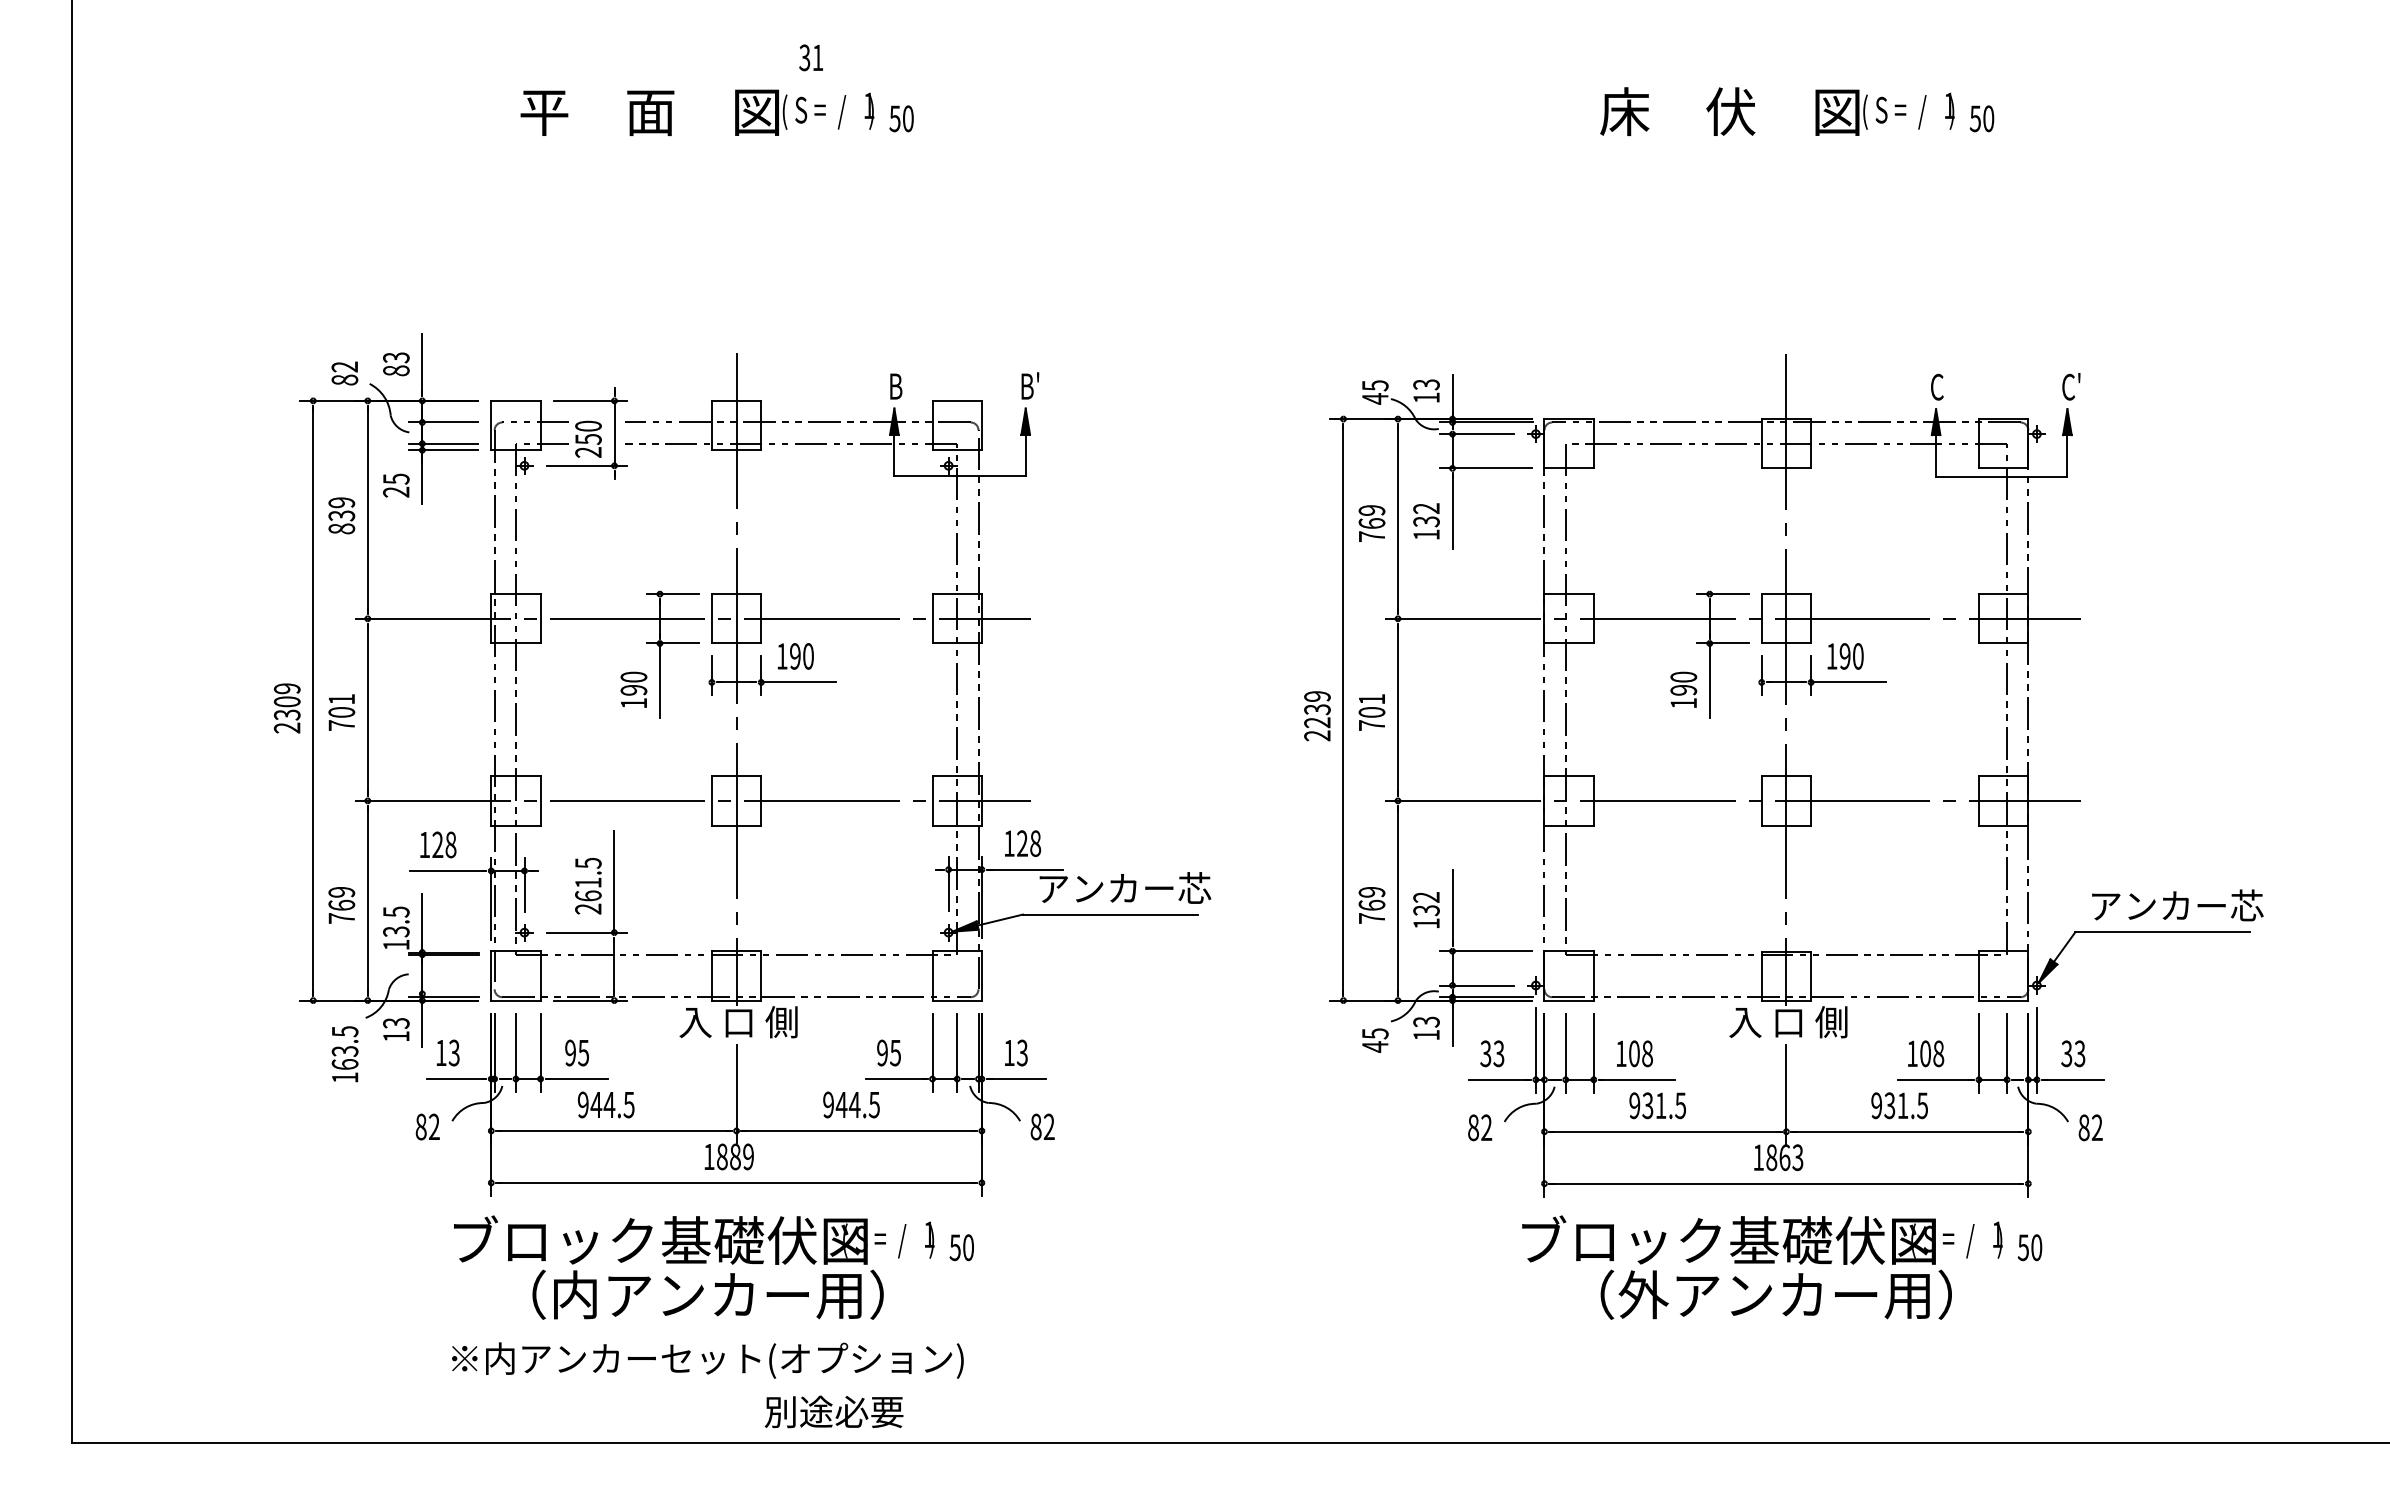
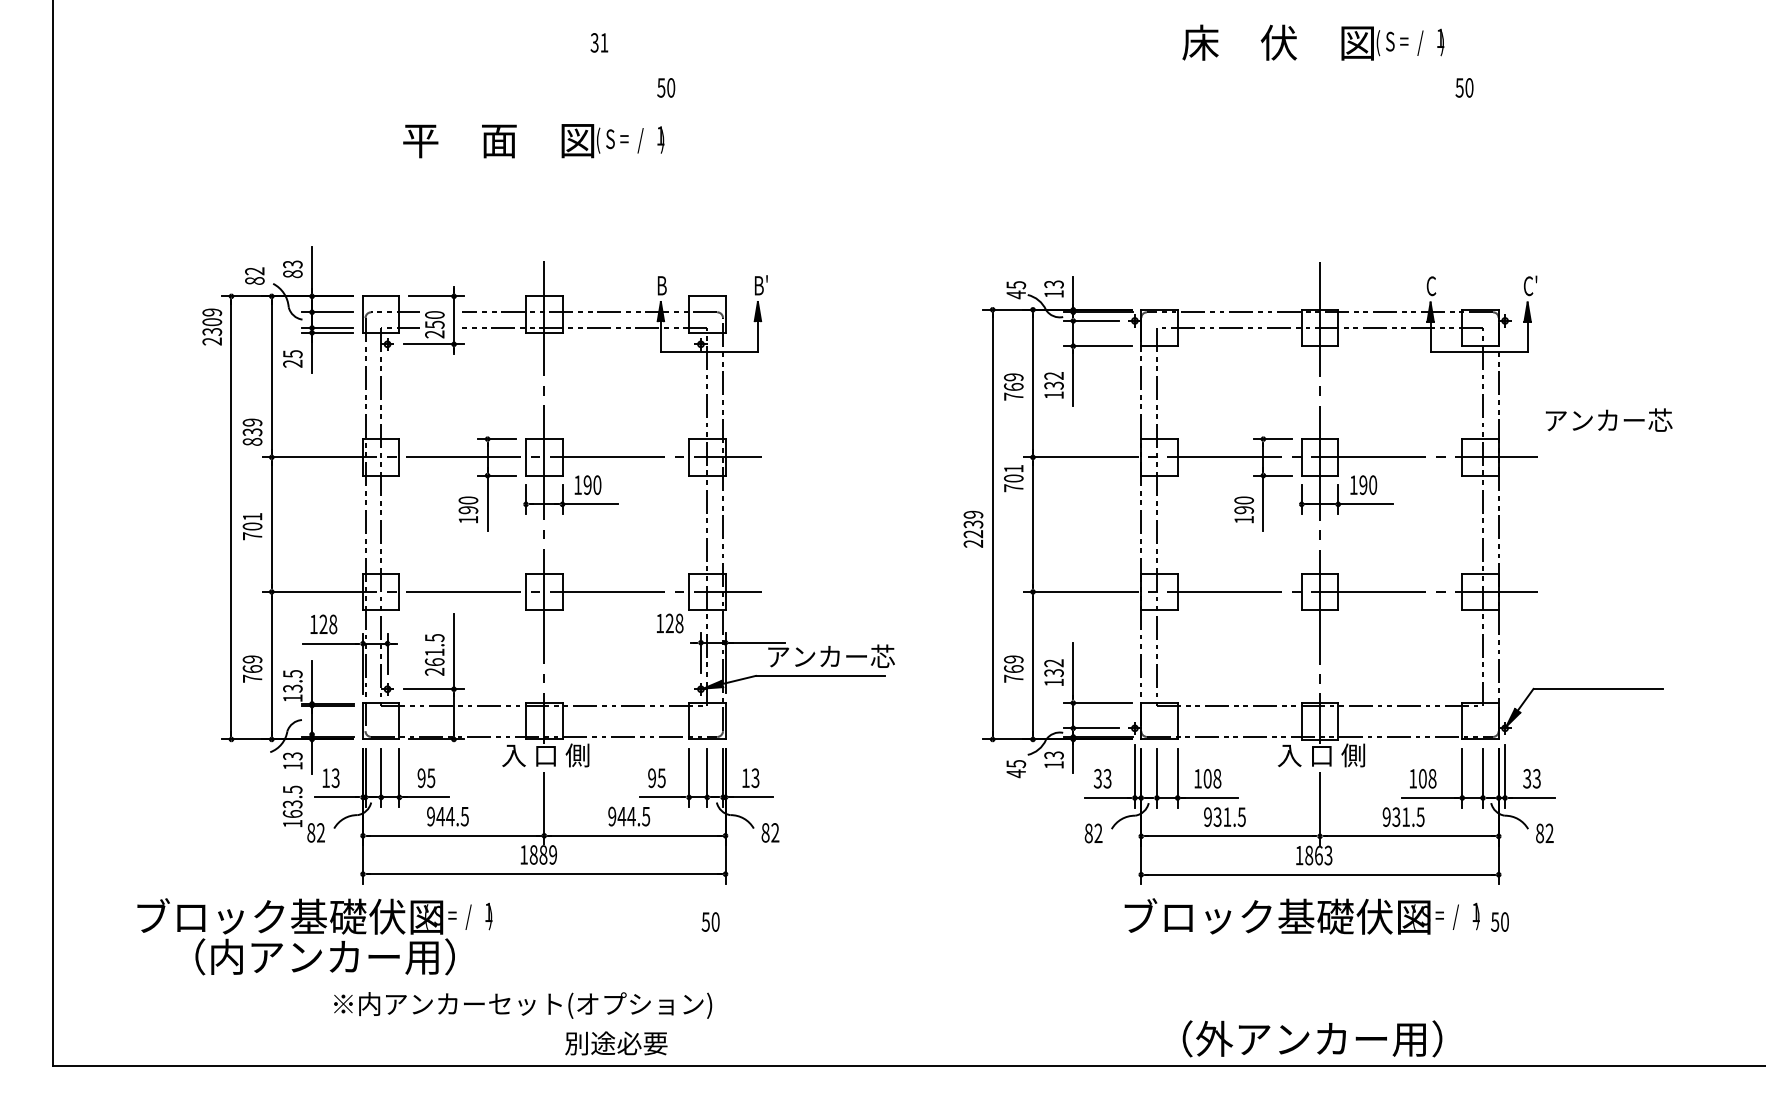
text: (1777, 111) -> (1313, 42), moved
text: (697, 112) -> (533, 140), moved
text: (341, 515) -> (252, 432), moved
text: (286, 708) -> (211, 327), moved
text: (1371, 712) -> (1013, 478), moved
text: (1023, 843) -> (670, 623), moved
text: (2177, 905) -> (1608, 420), moved
text: (344, 1054) -> (292, 806), moved
text: (694, 1267) -> (315, 936), moved
text: (1775, 1294) -> (1311, 1038), moved

